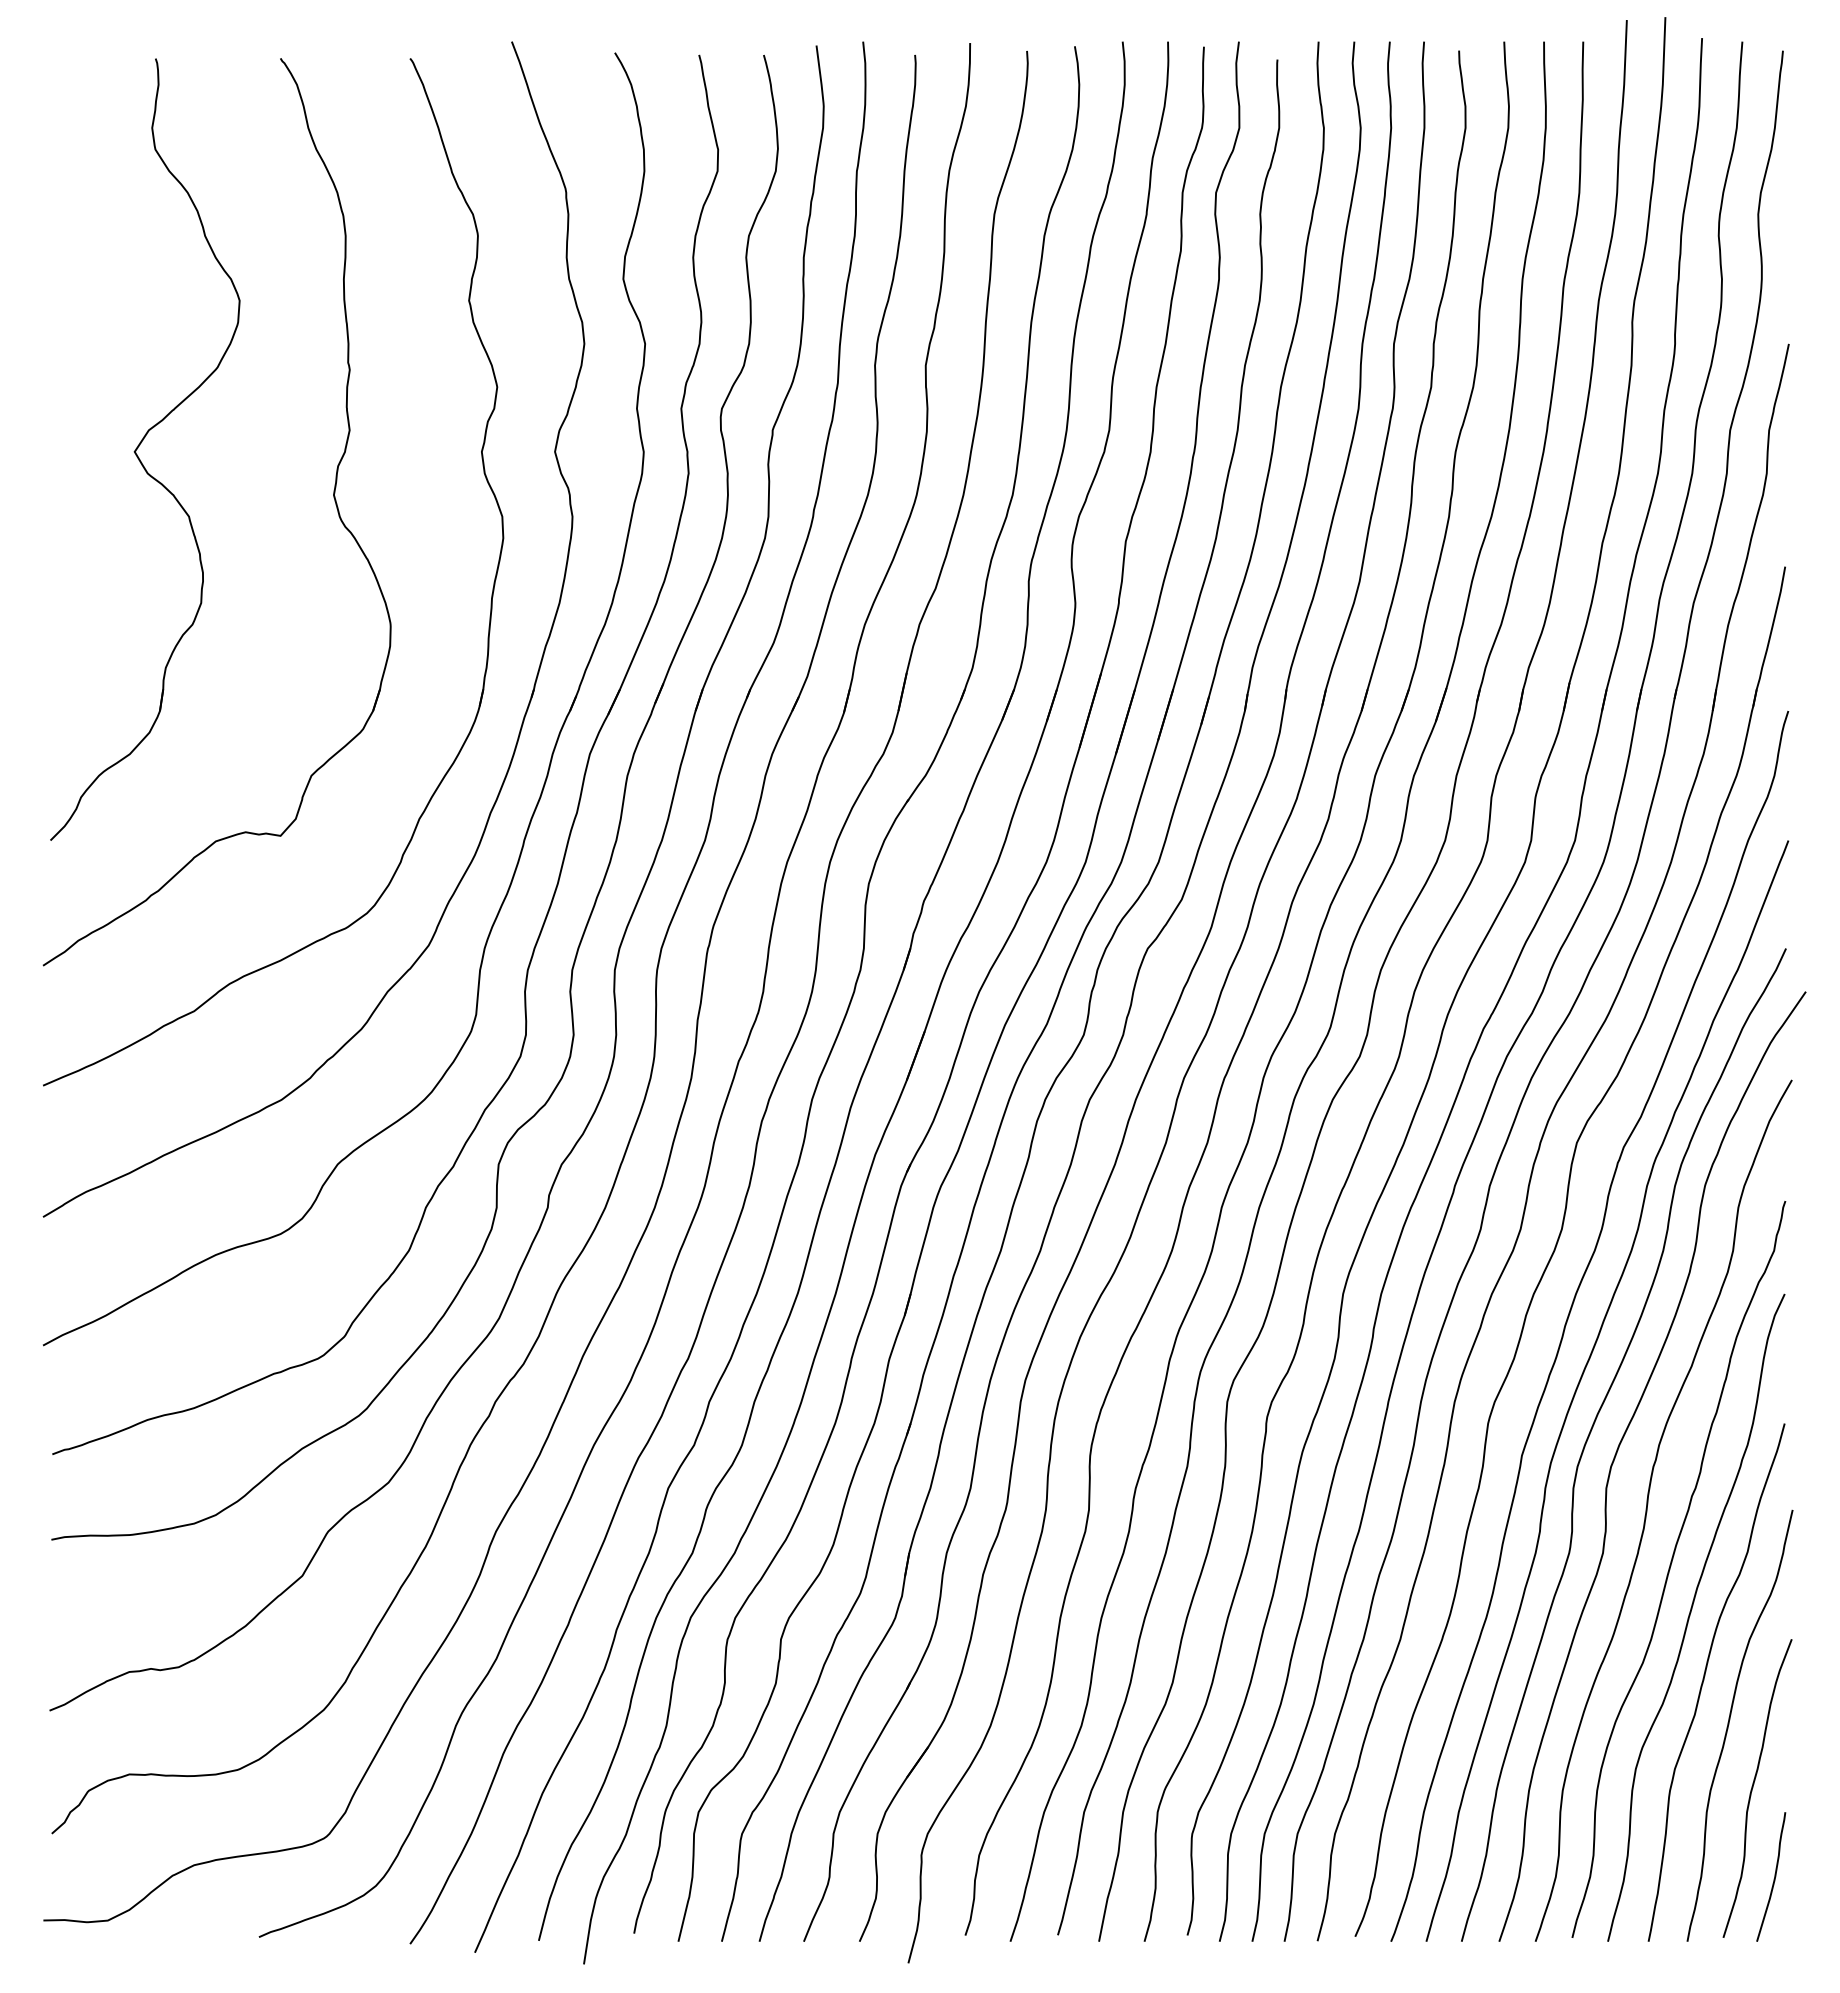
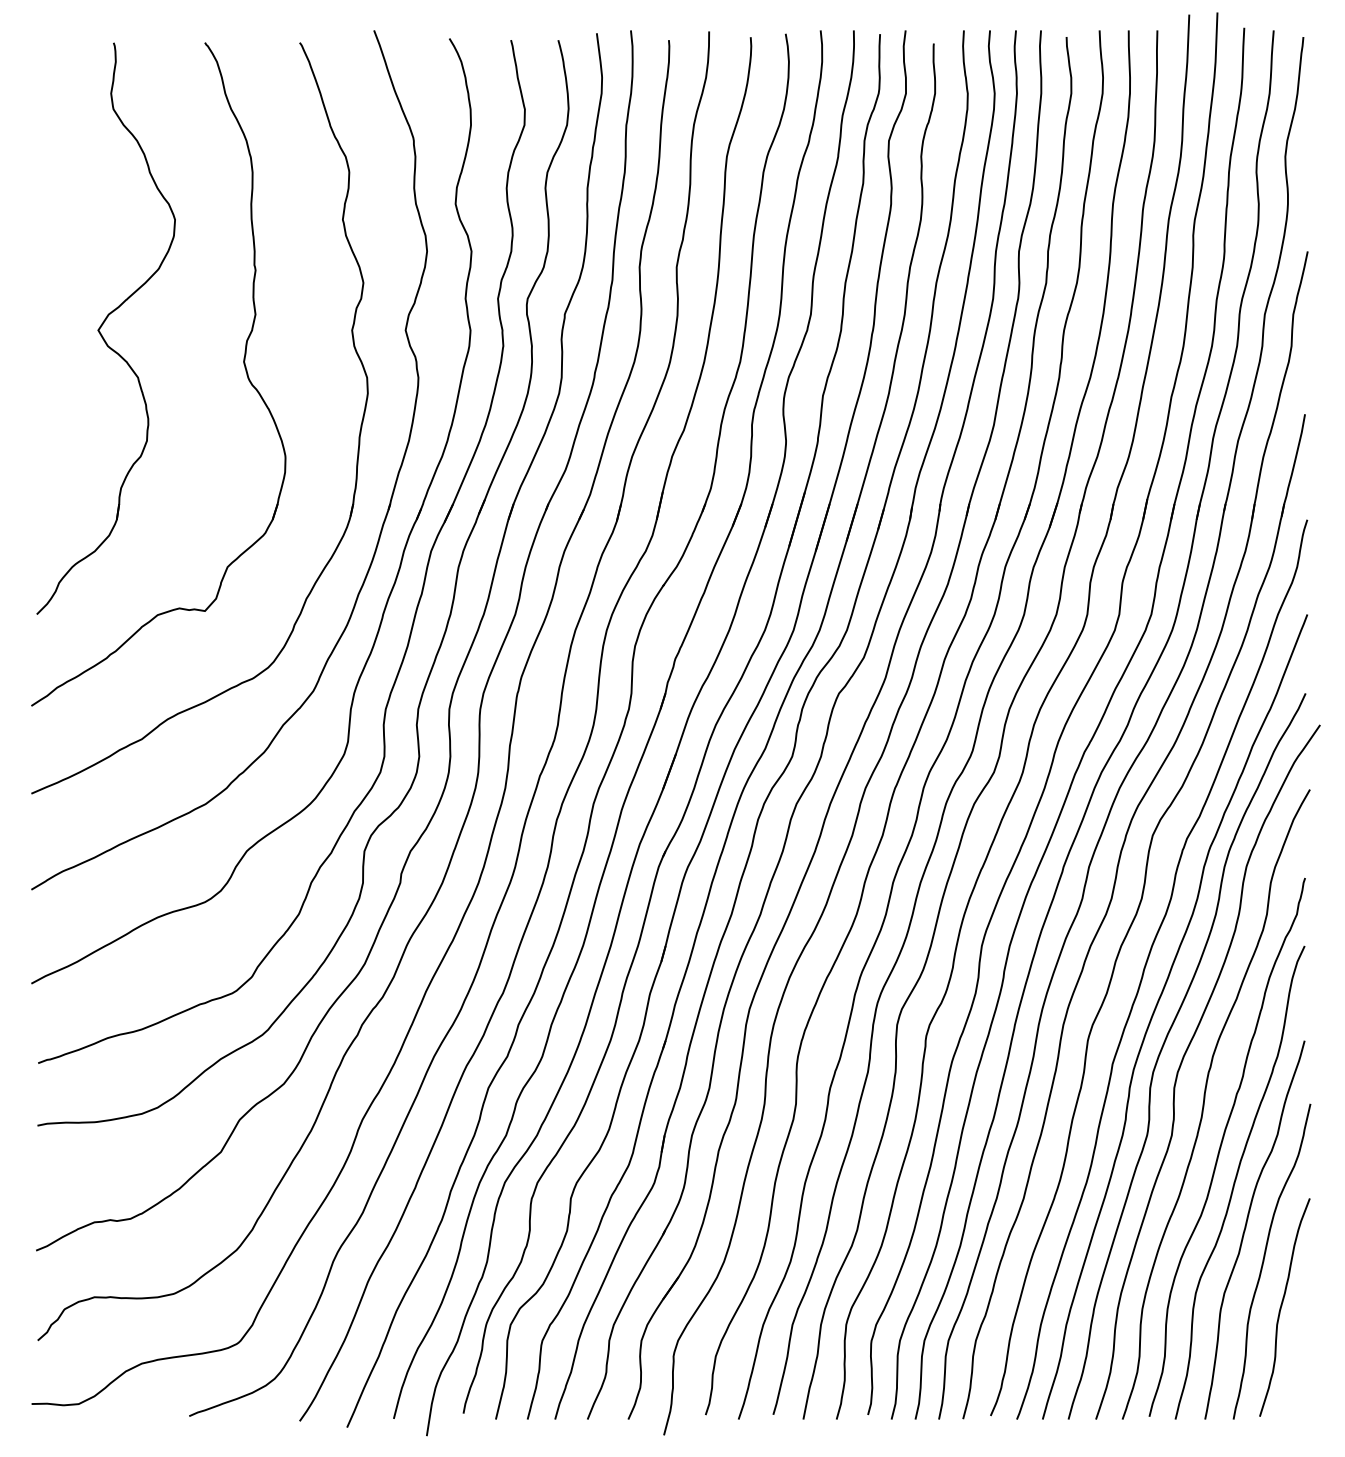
curve: (1774, 1876) -> (1297, 1371), removed

